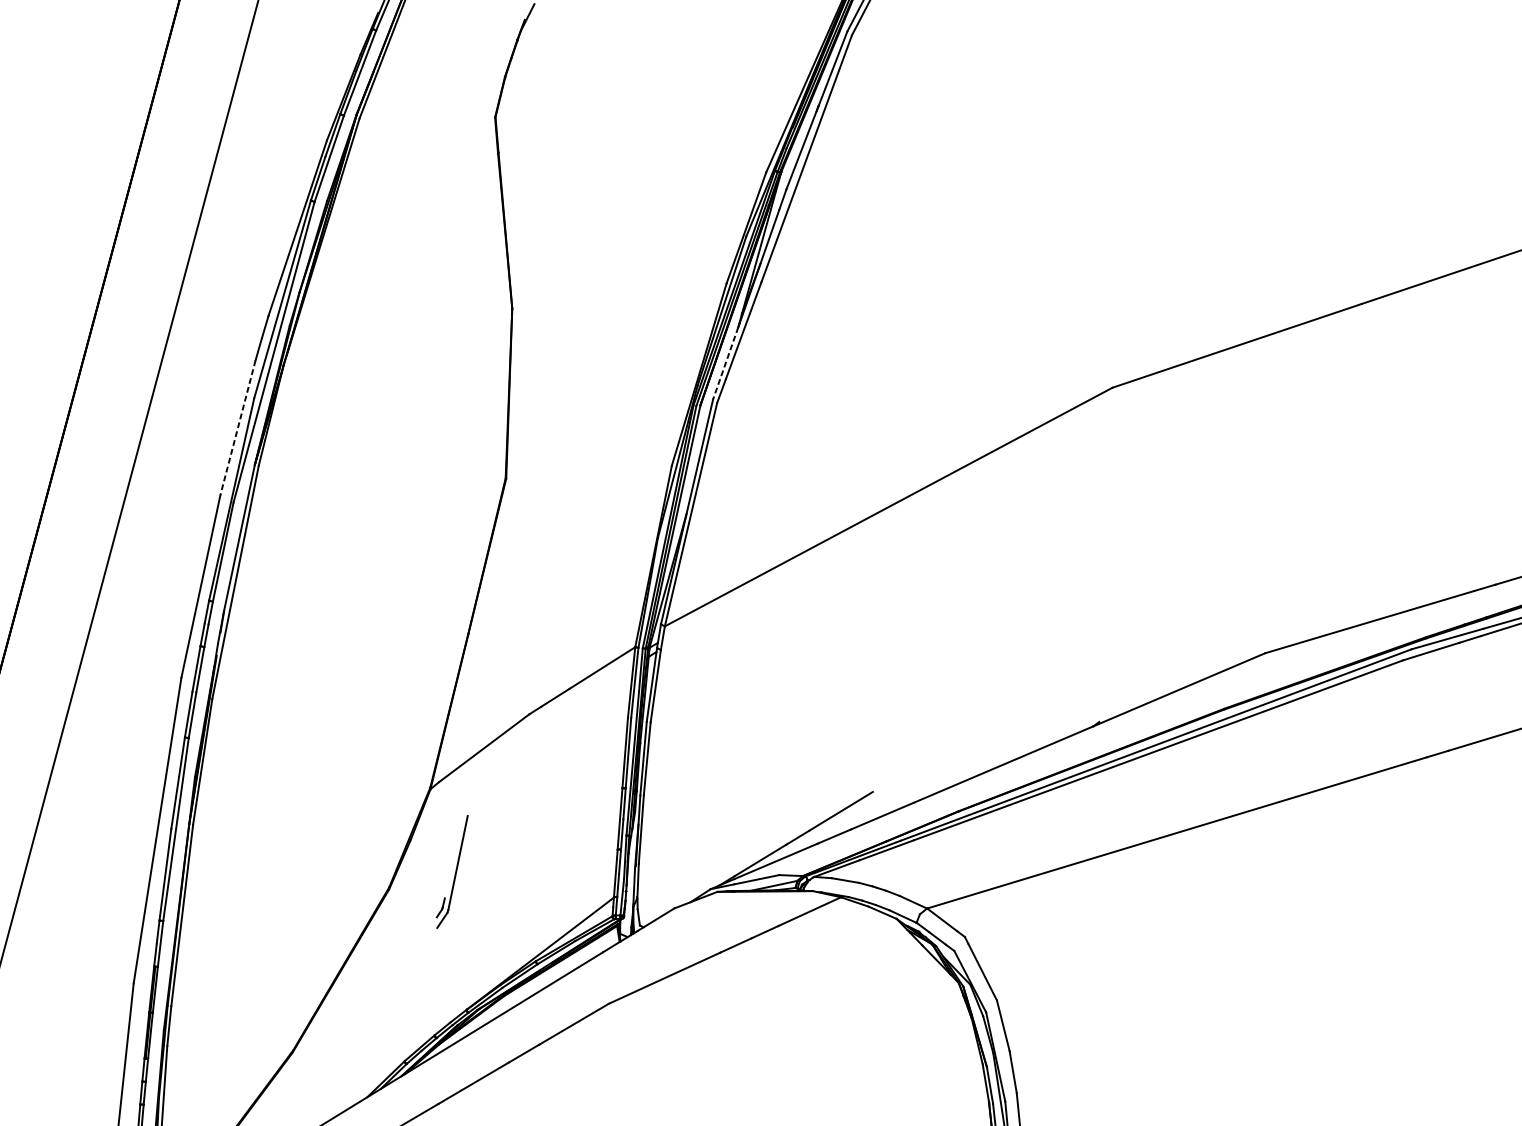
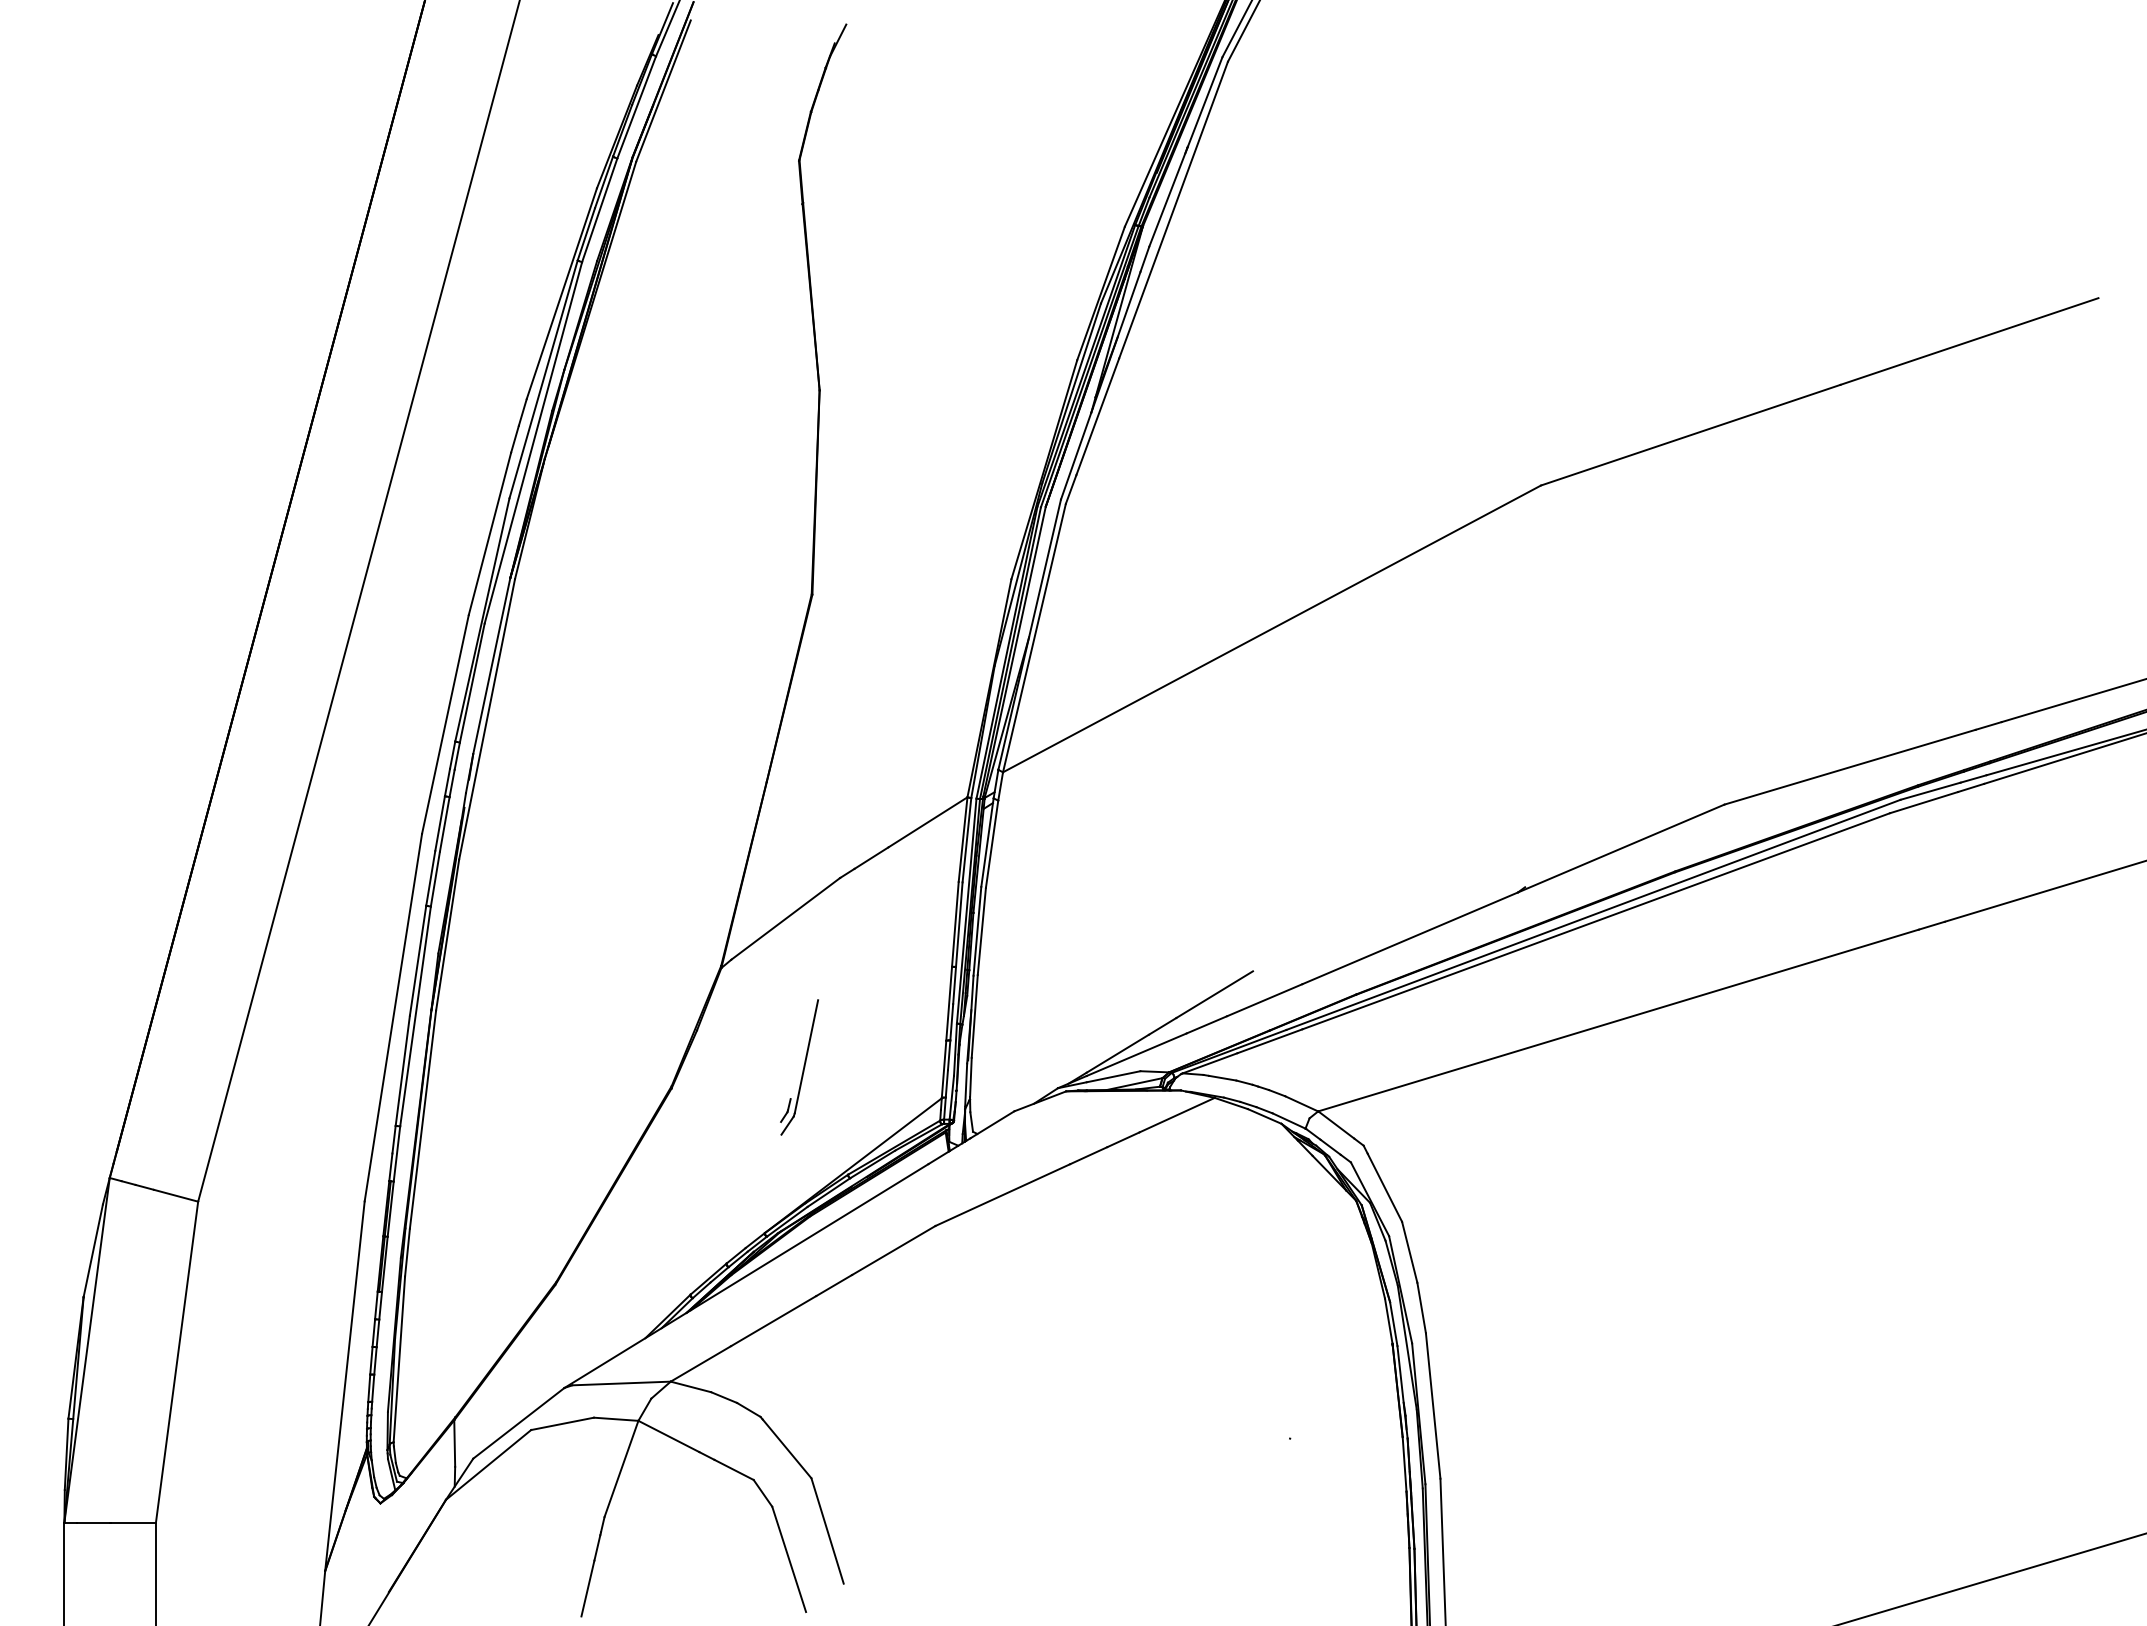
line: (726, 363) -> (1076, 456), dashed -> solid
line: (237, 427) -> (489, 533), dashed -> solid
part: (452, 872) -> (799, 1067), moved

